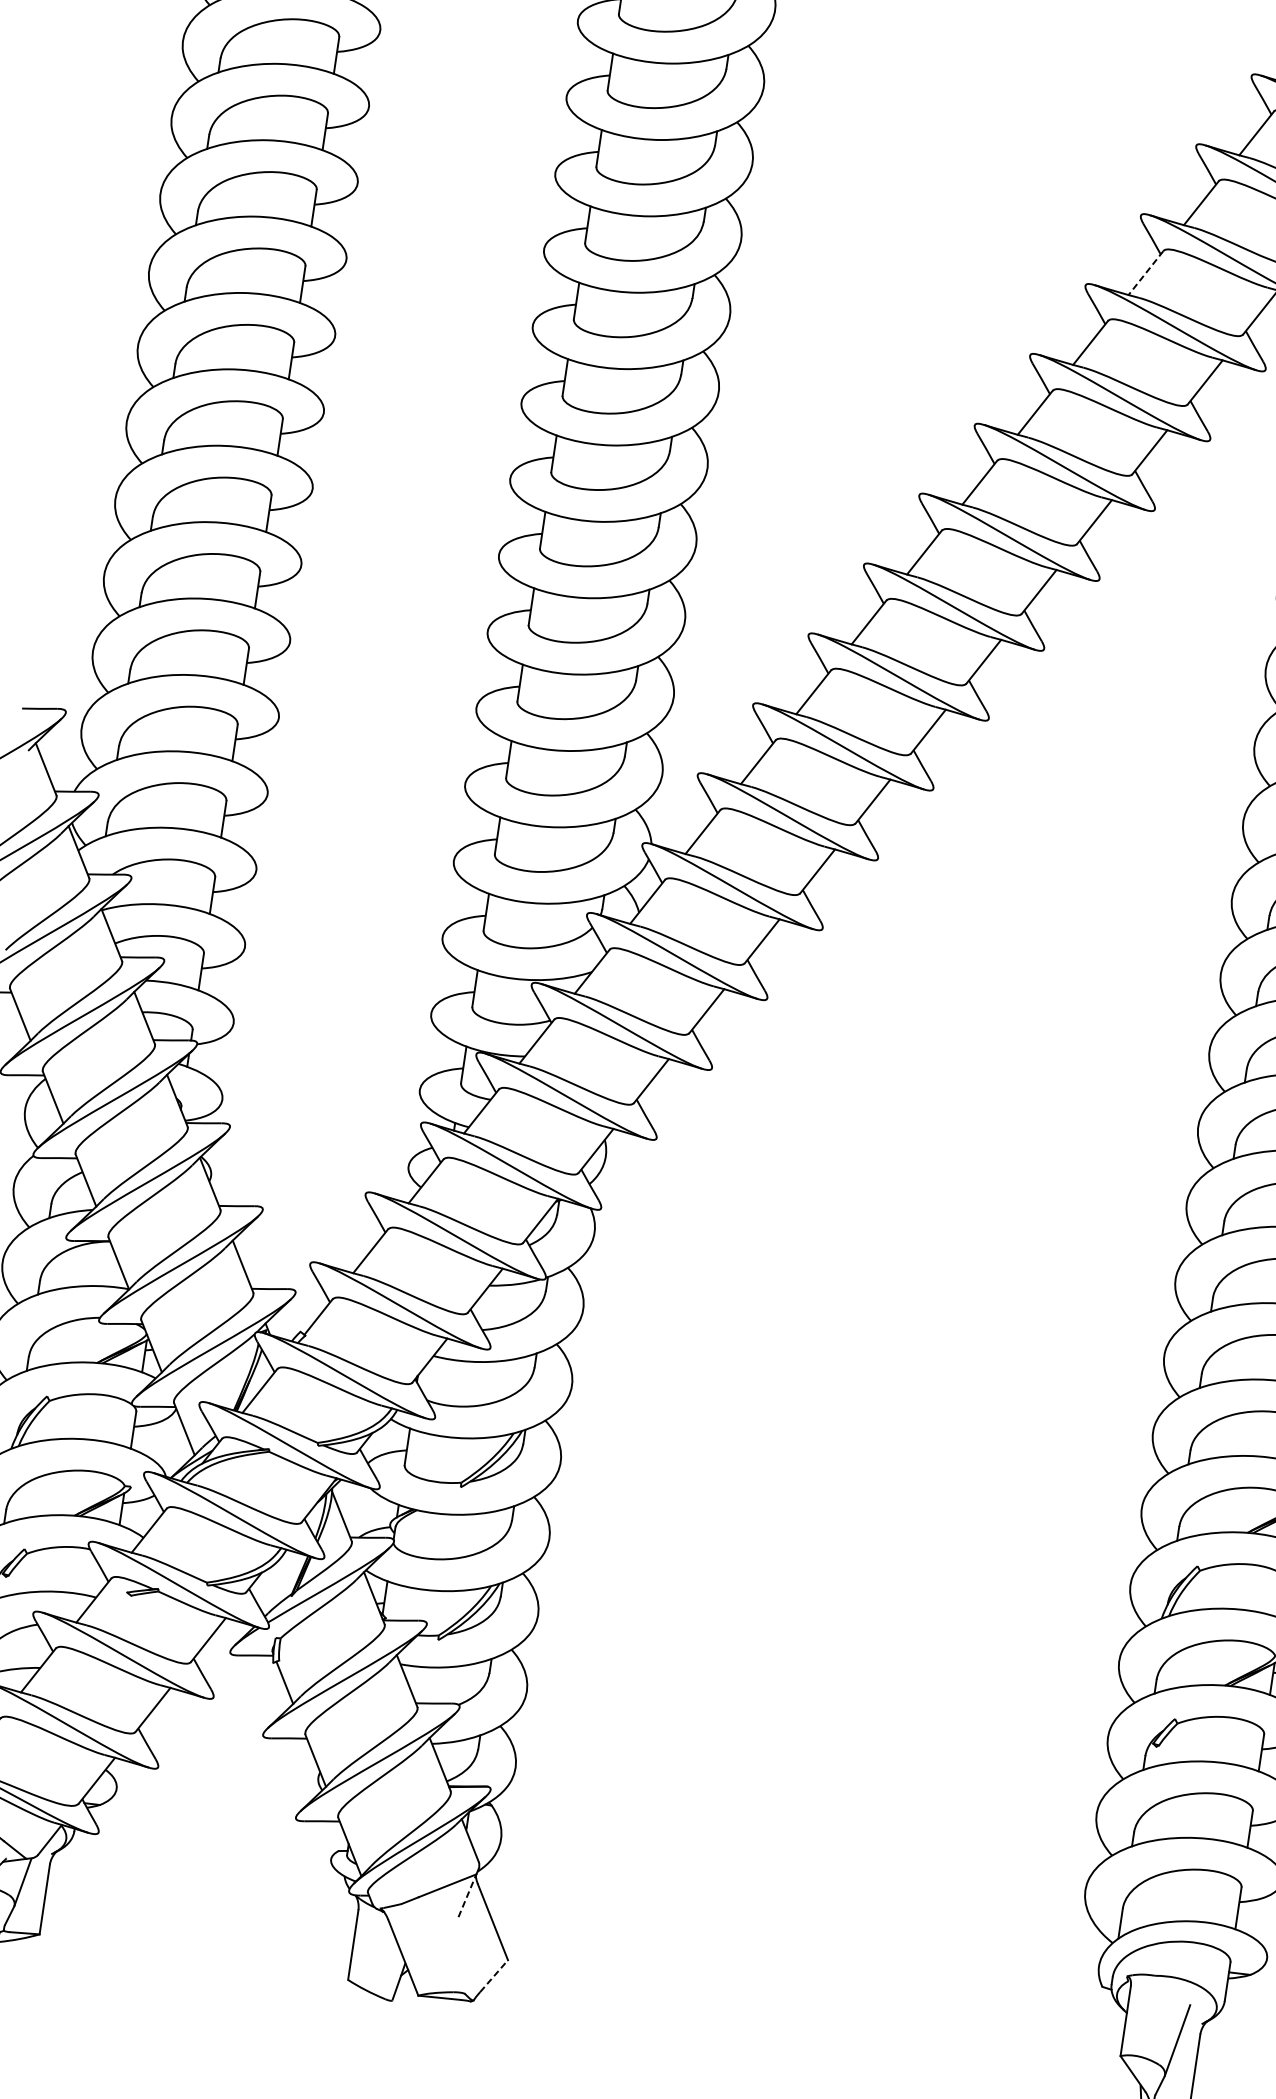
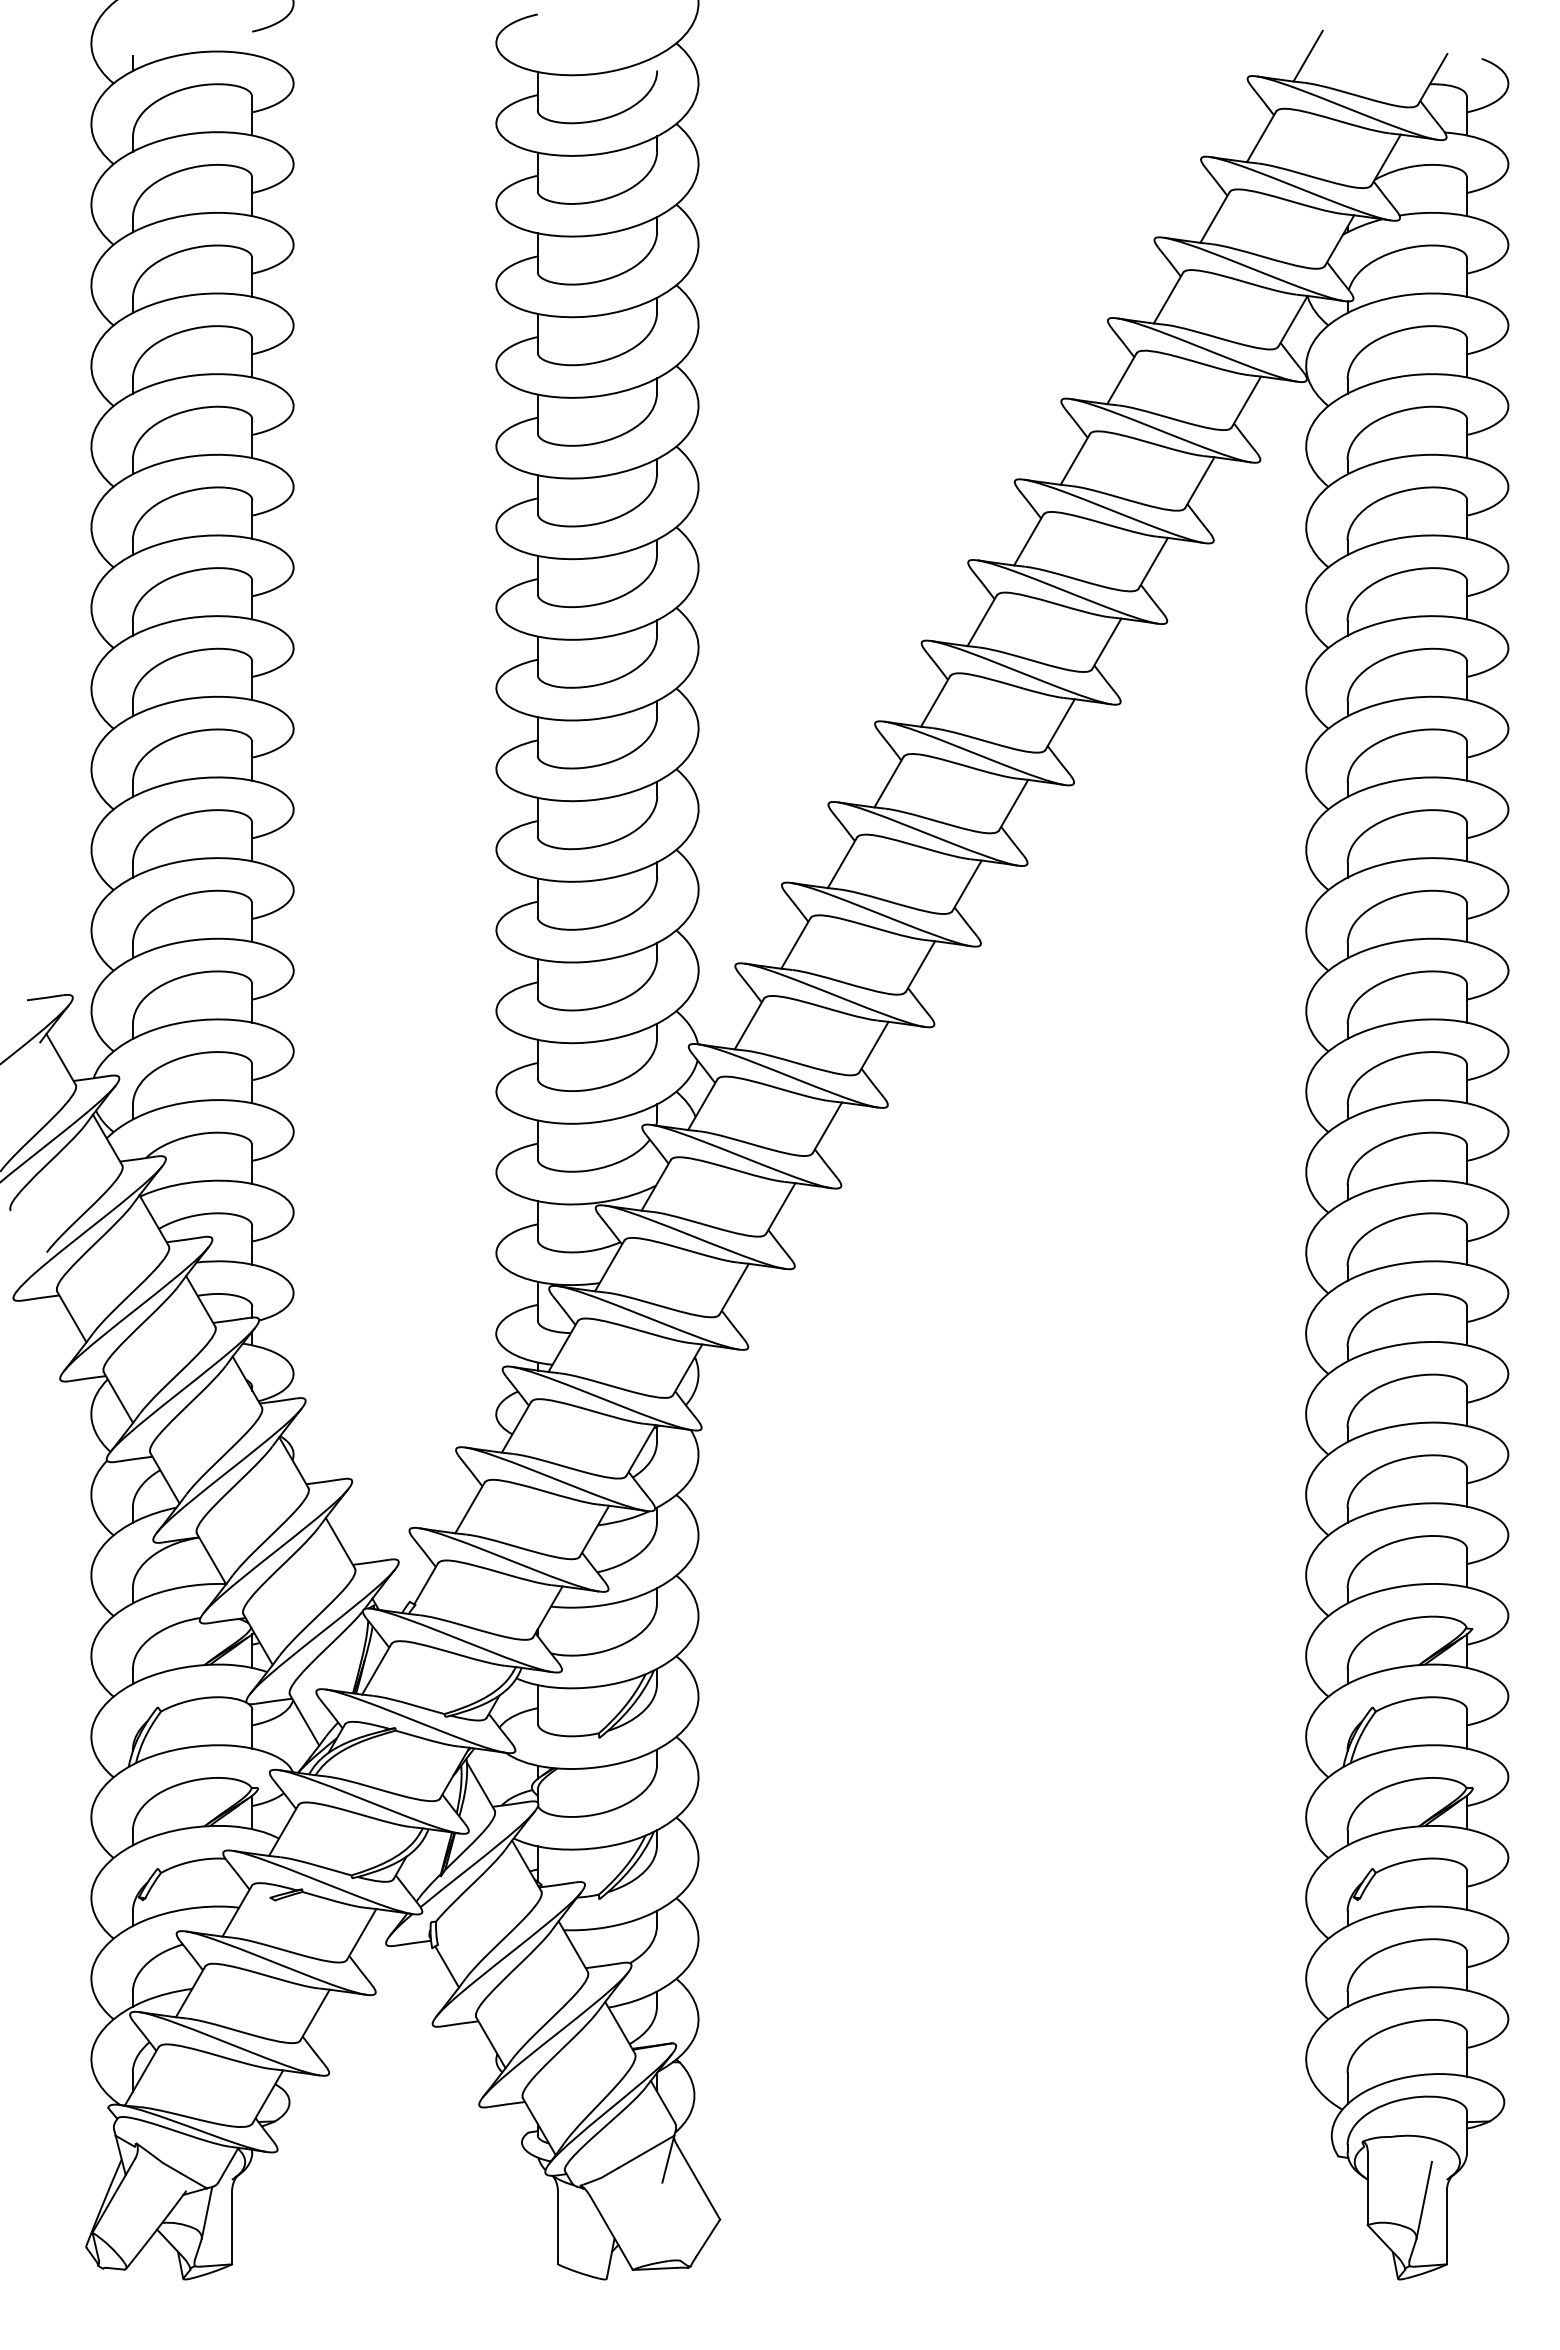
line: (1145, 273) -> (1121, 379), dashed -> solid
line: (467, 1895) -> (668, 2158), dashed -> solid
line: (494, 1975) -> (708, 2237), dashed -> solid

